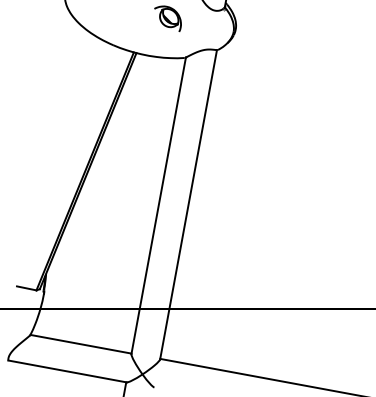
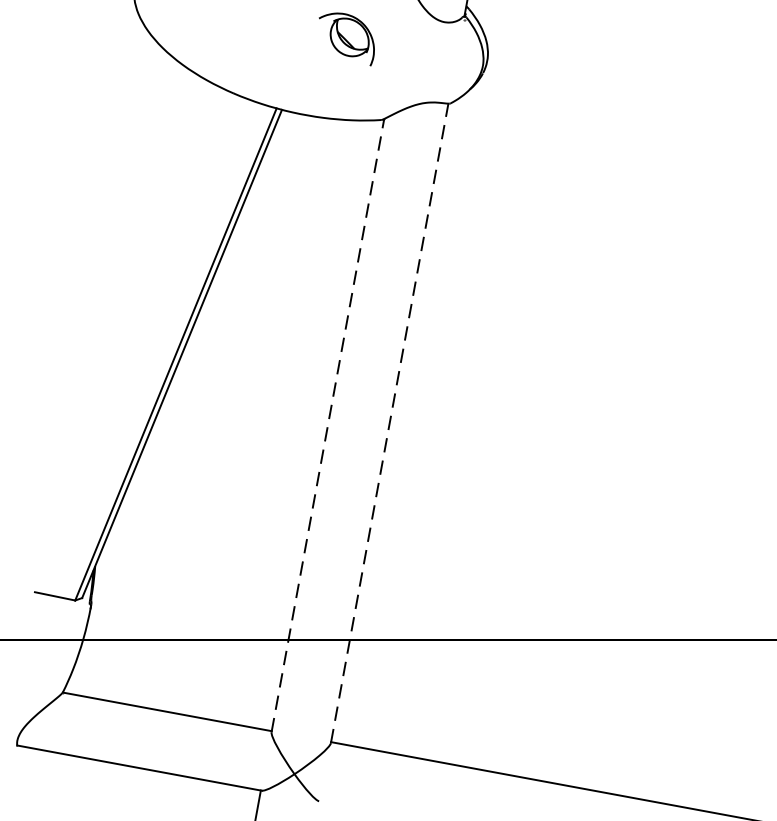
line: (188, 204) -> (389, 422), solid -> dashed
line: (158, 205) -> (327, 424), solid -> dashed

